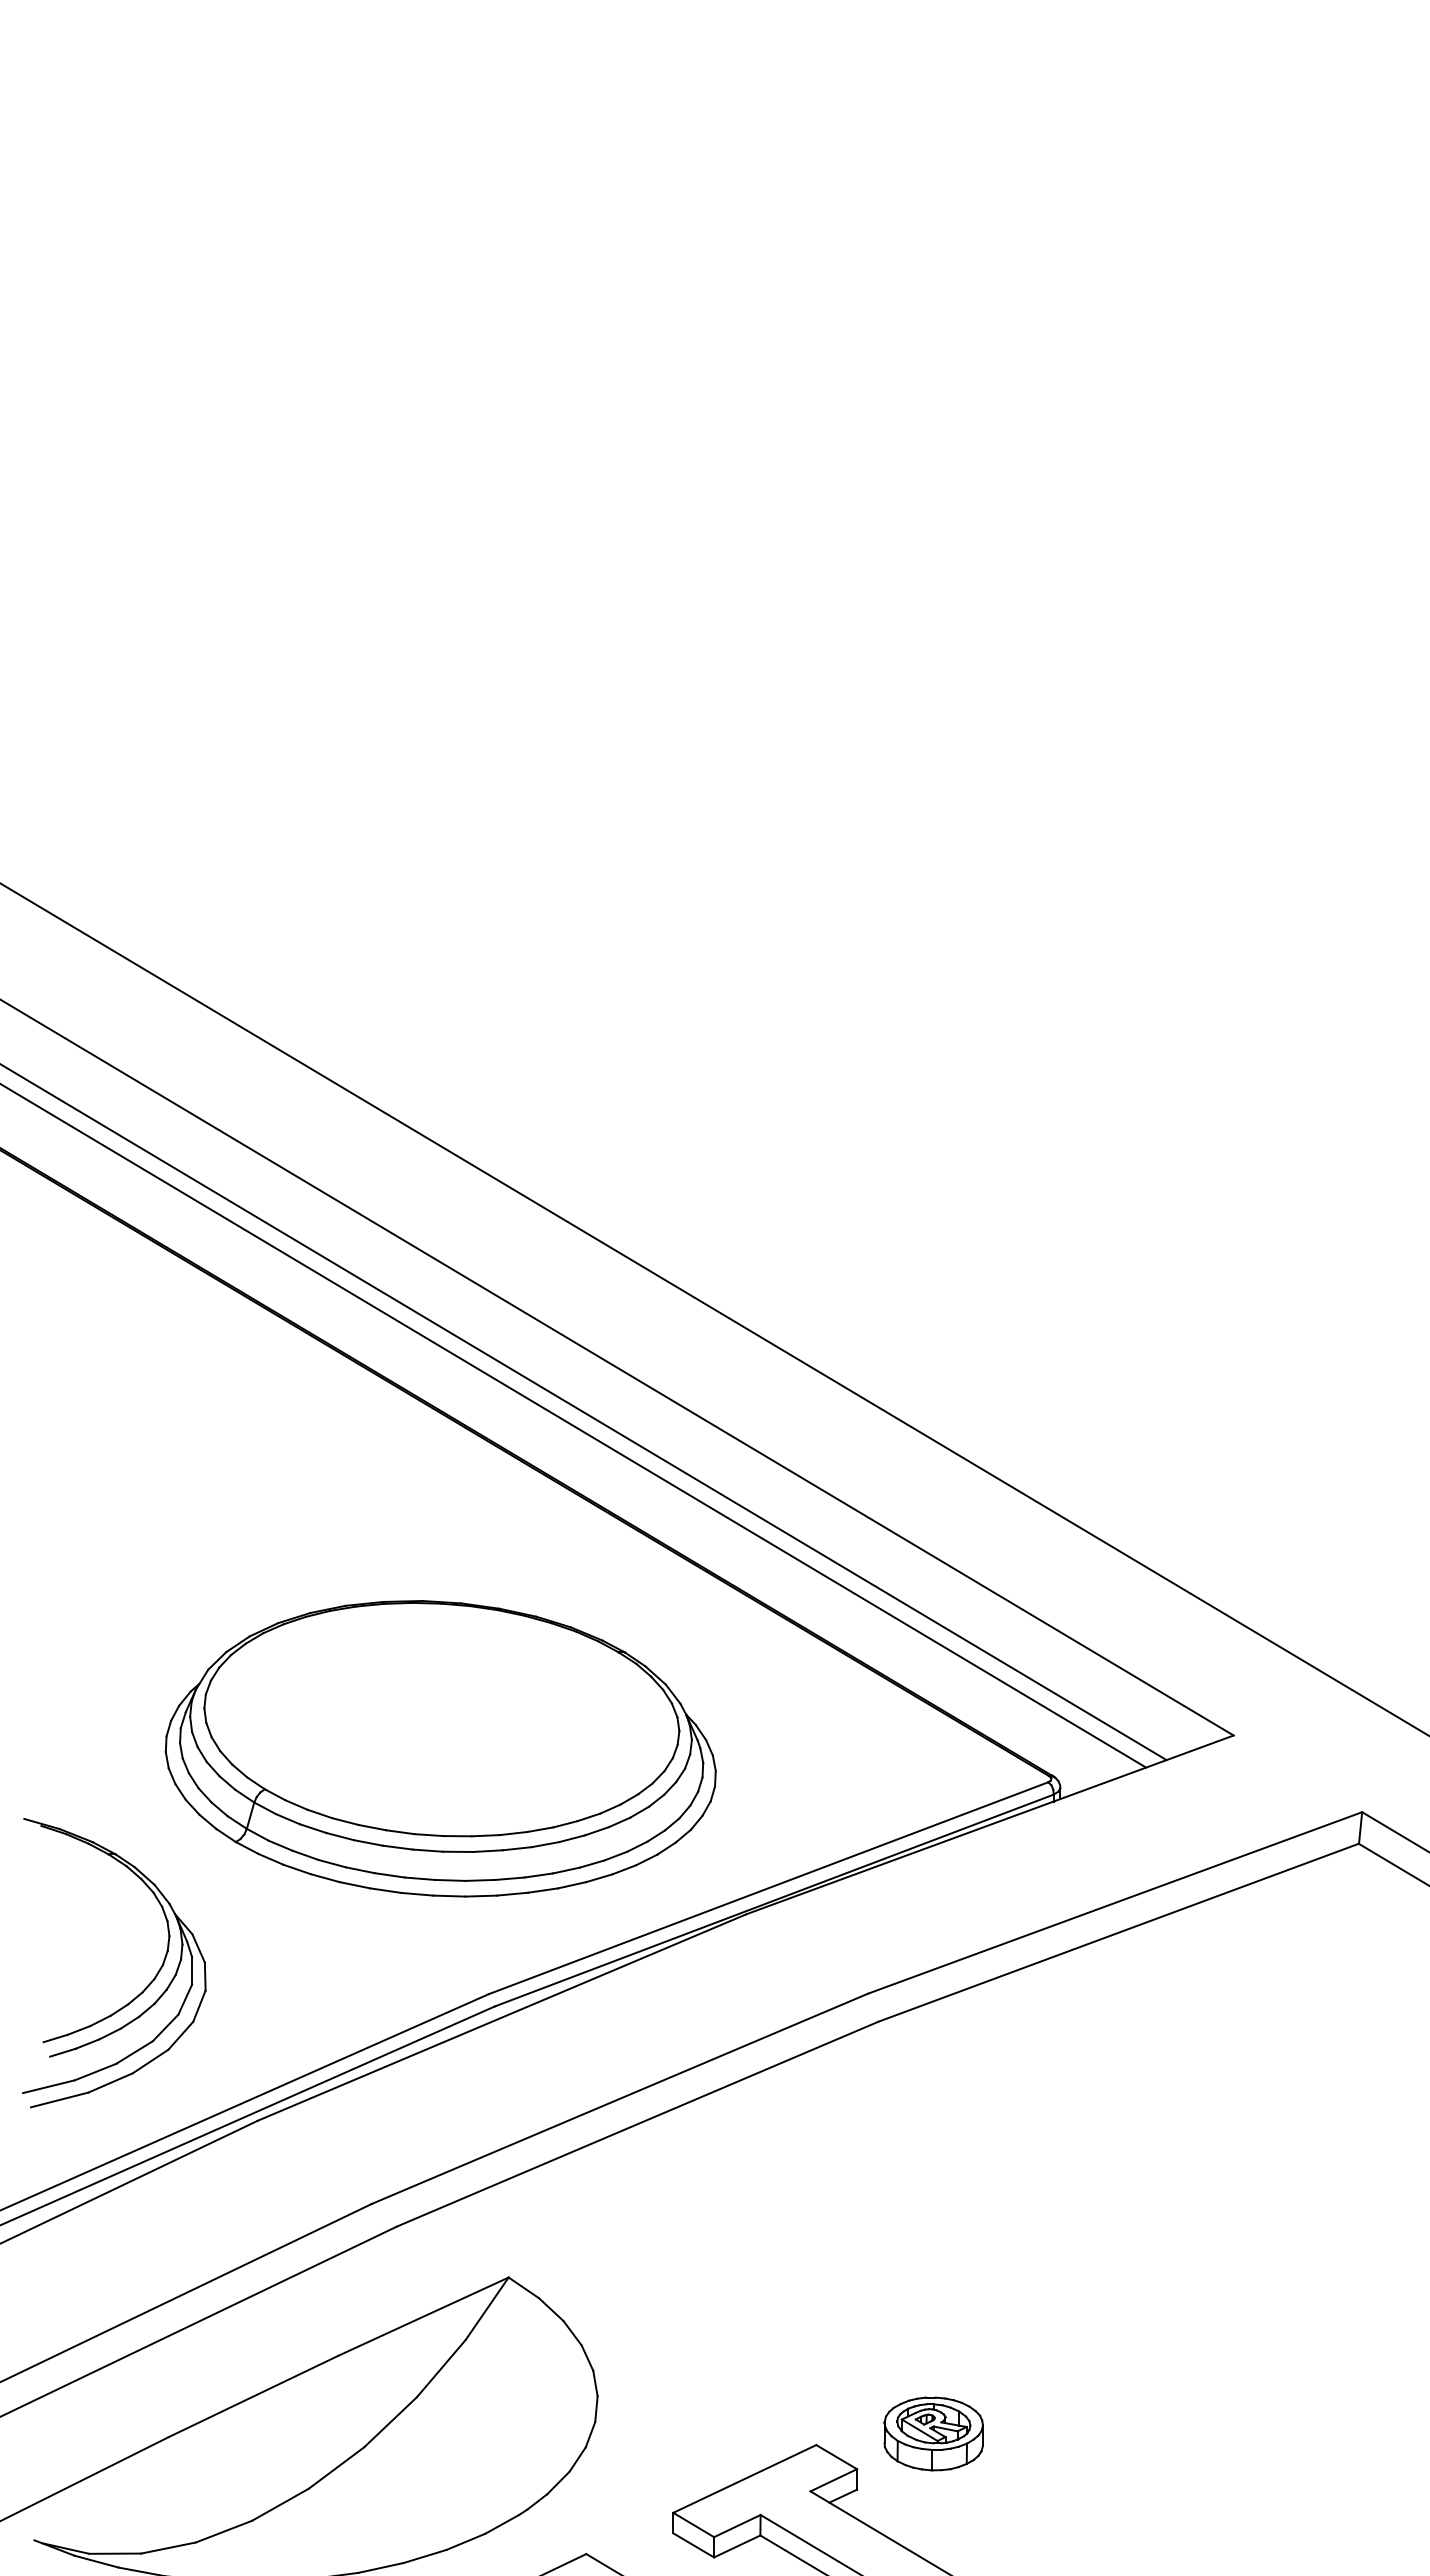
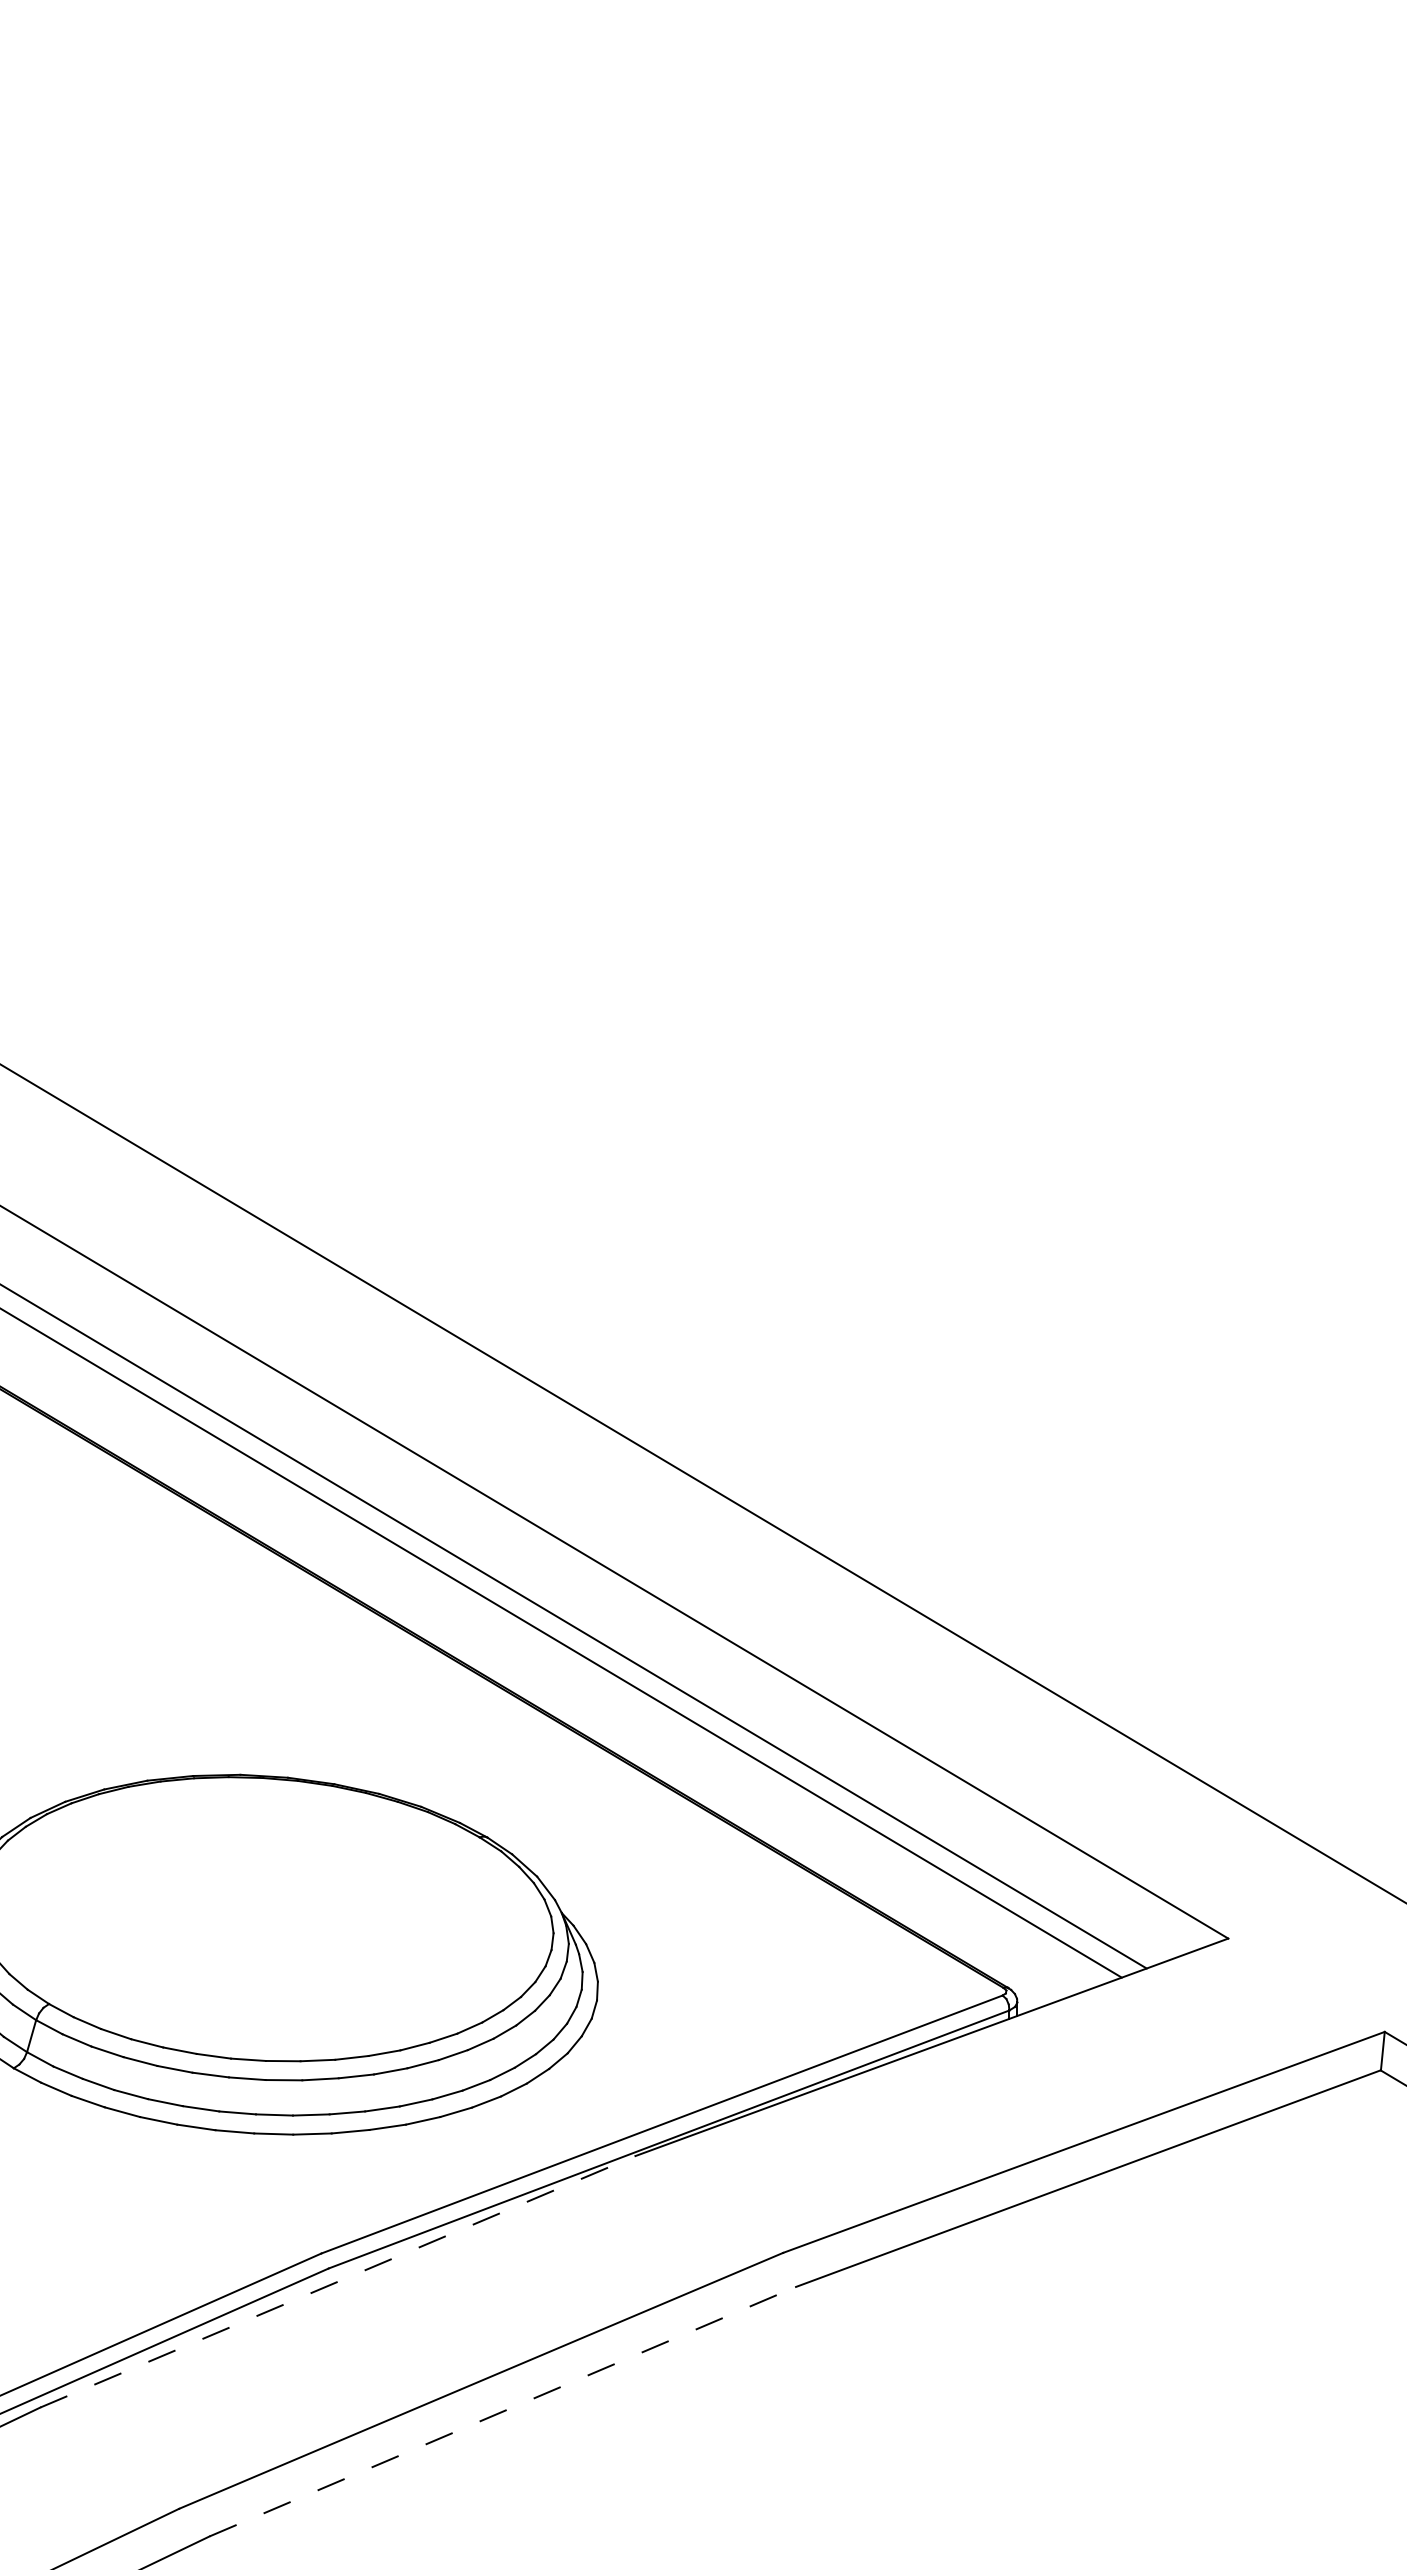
line: (502, 2017) -> (338, 2281), solid -> dashed
line: (637, 2124) -> (502, 2412), solid -> dashed

